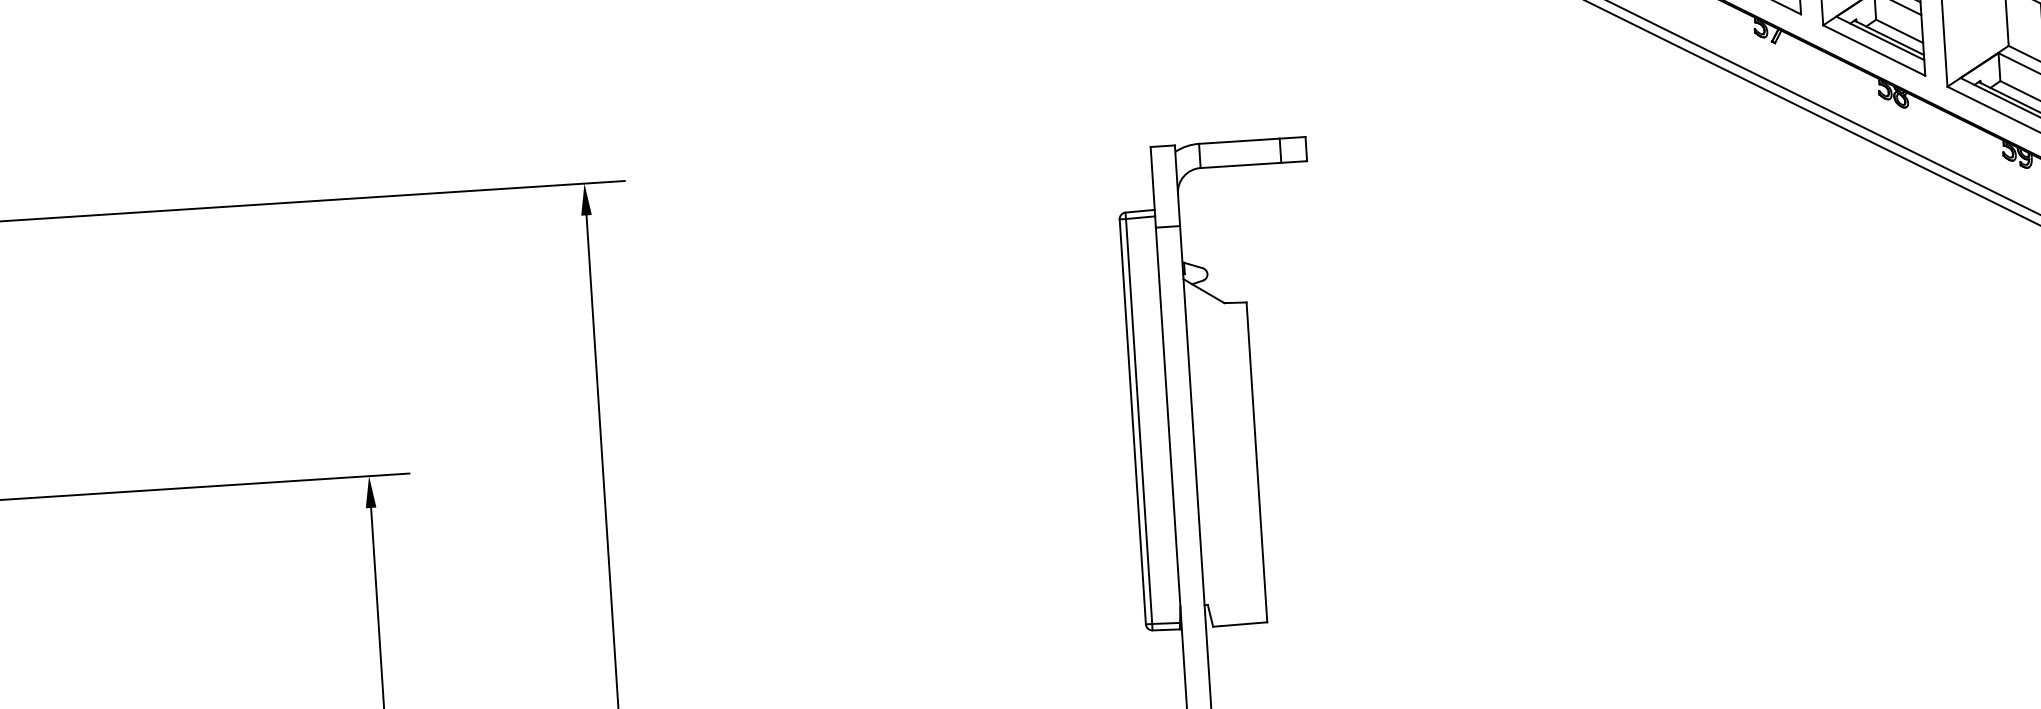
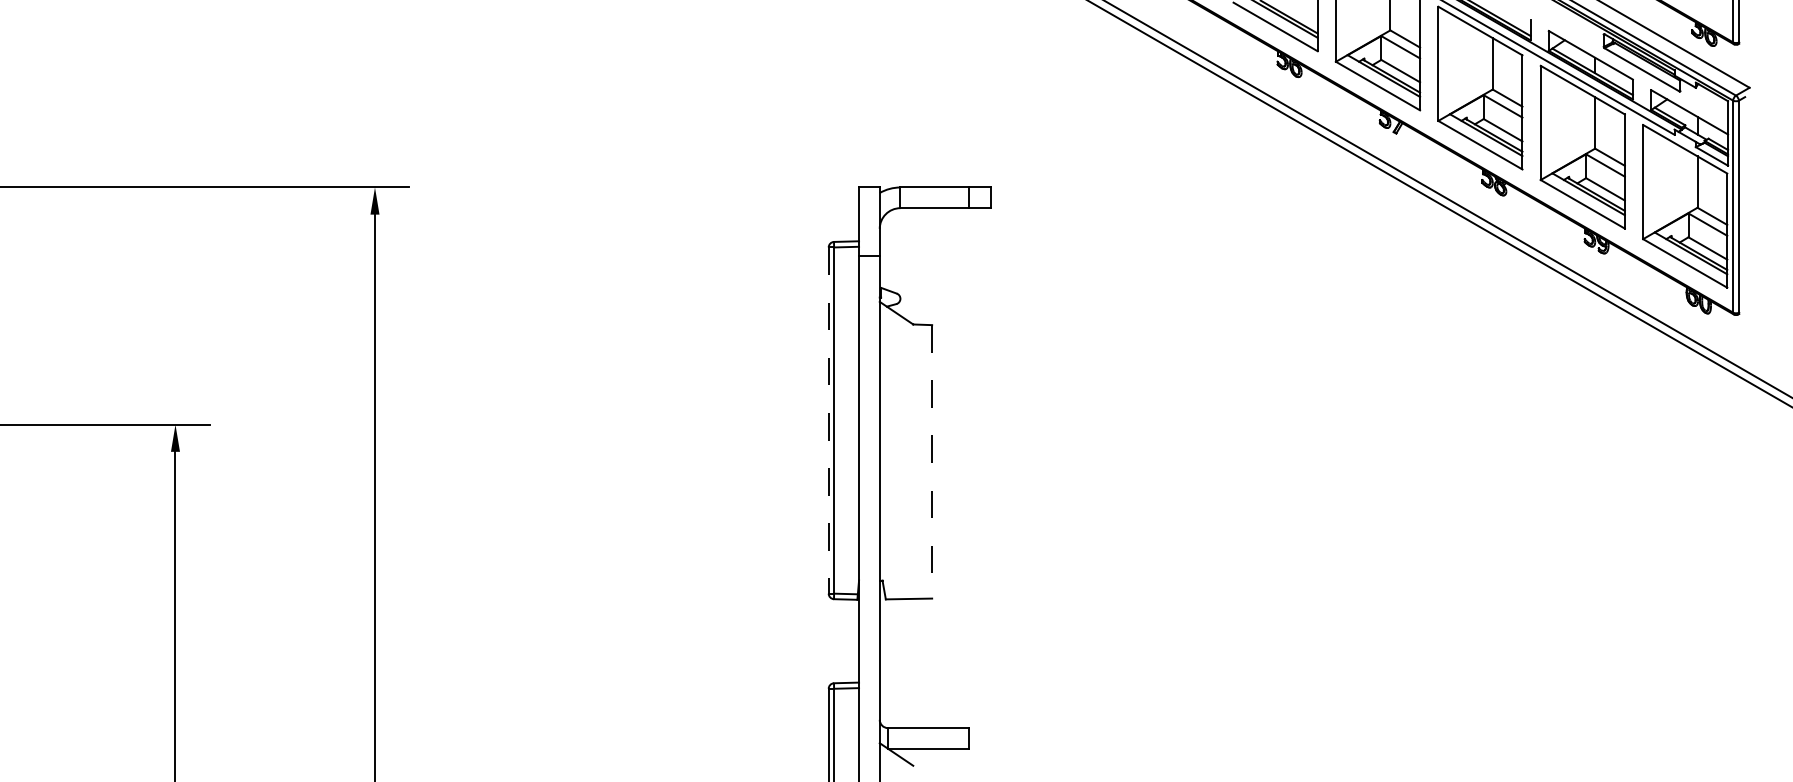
line: (1132, 423) -> (828, 421), solid -> dashed
line: (1257, 461) -> (932, 461), solid -> dashed

